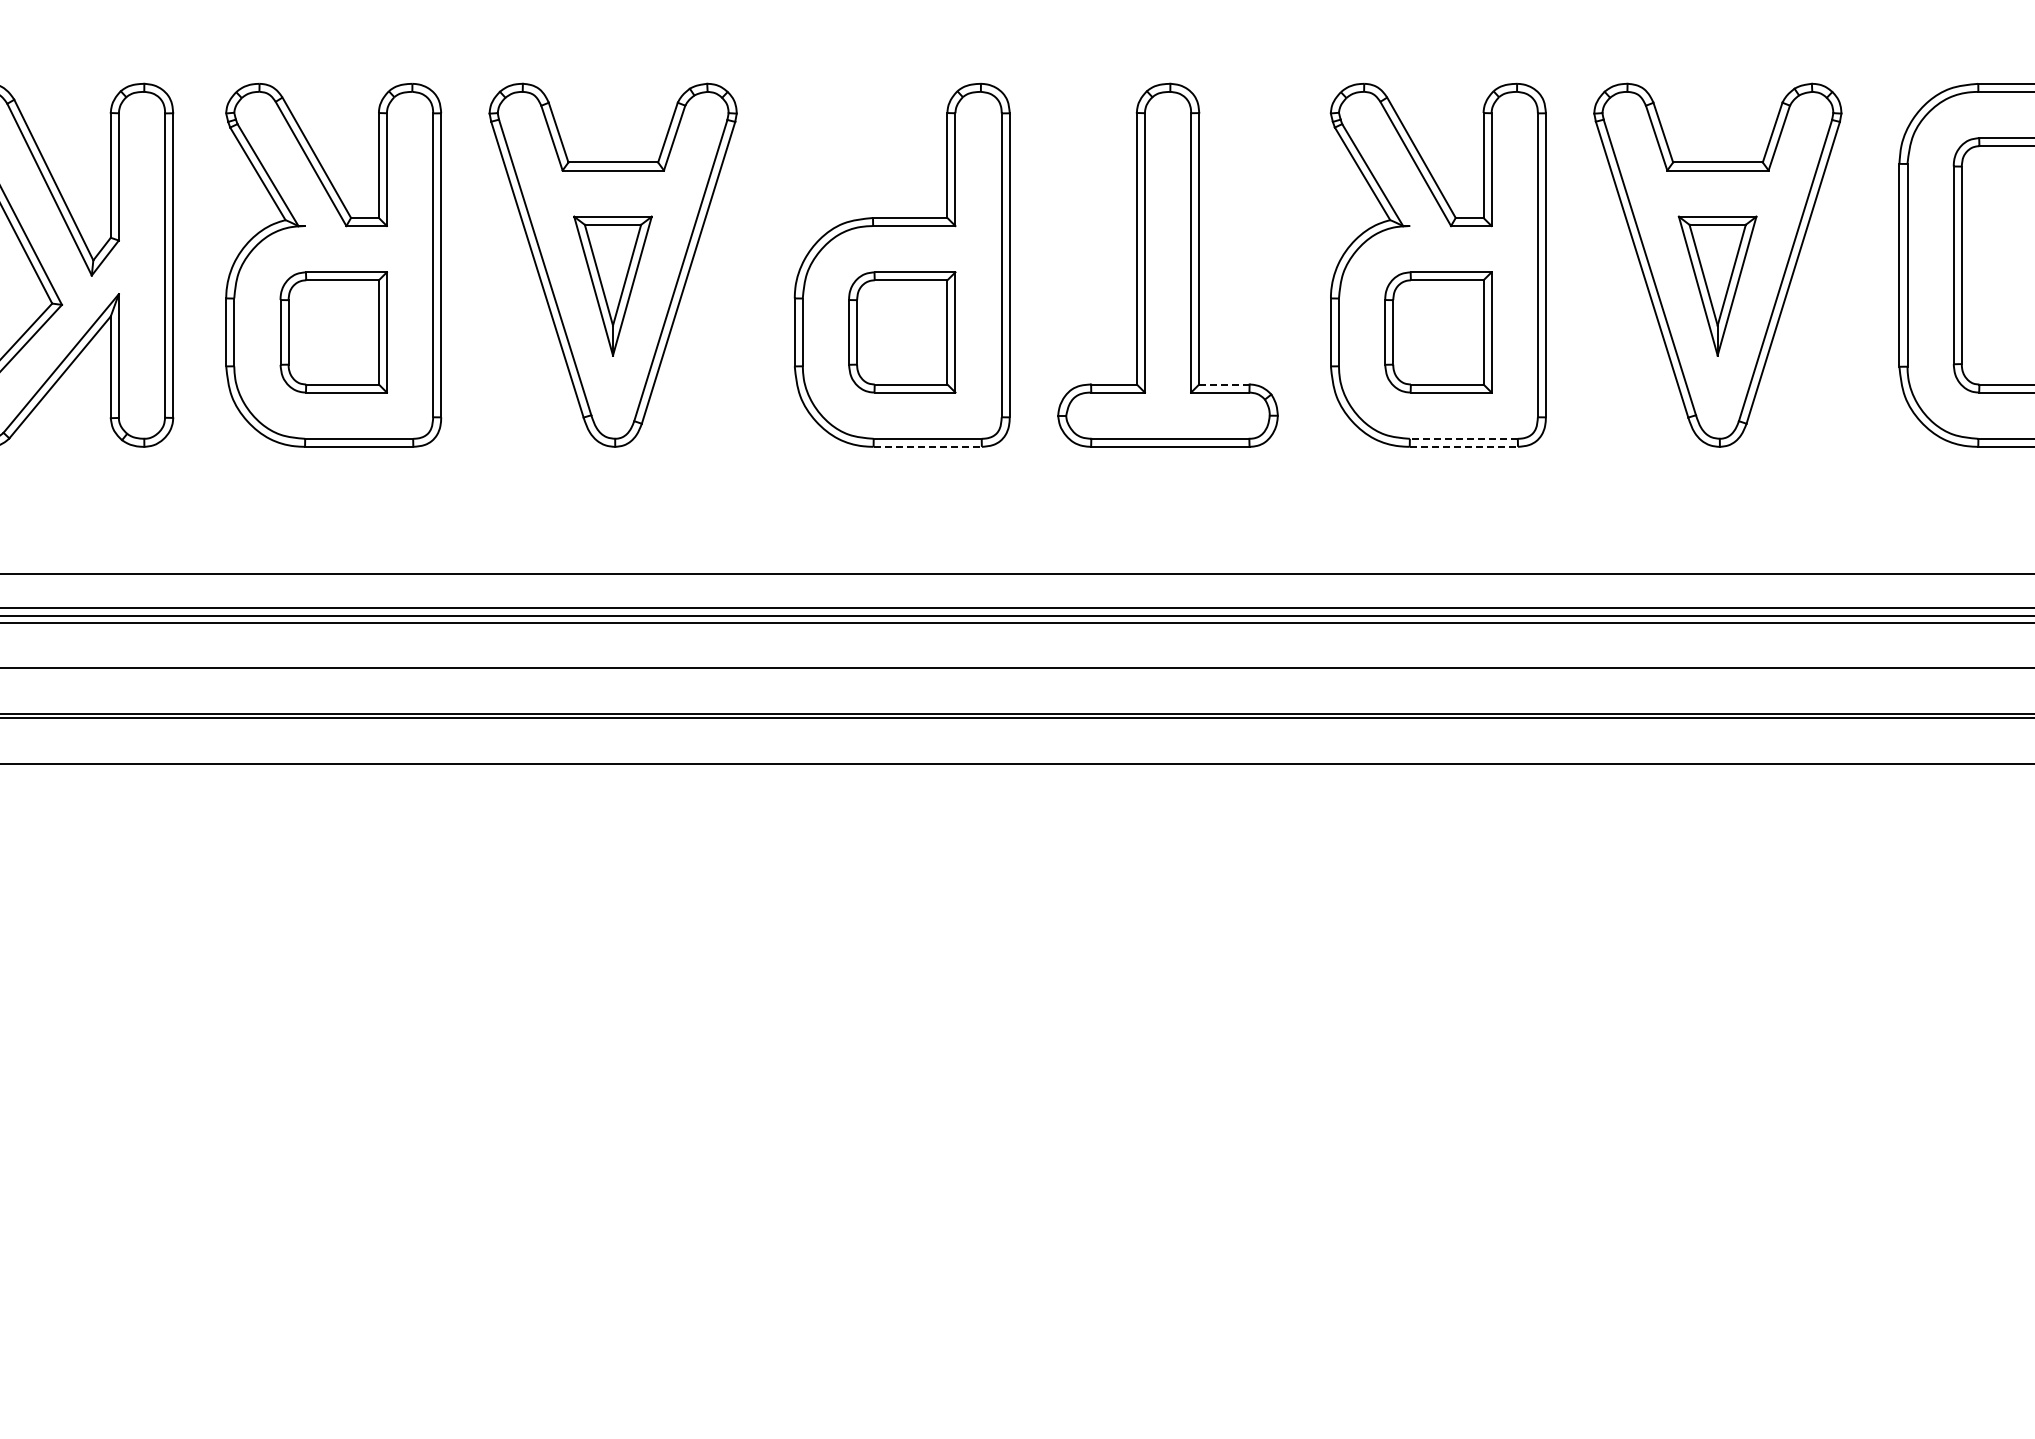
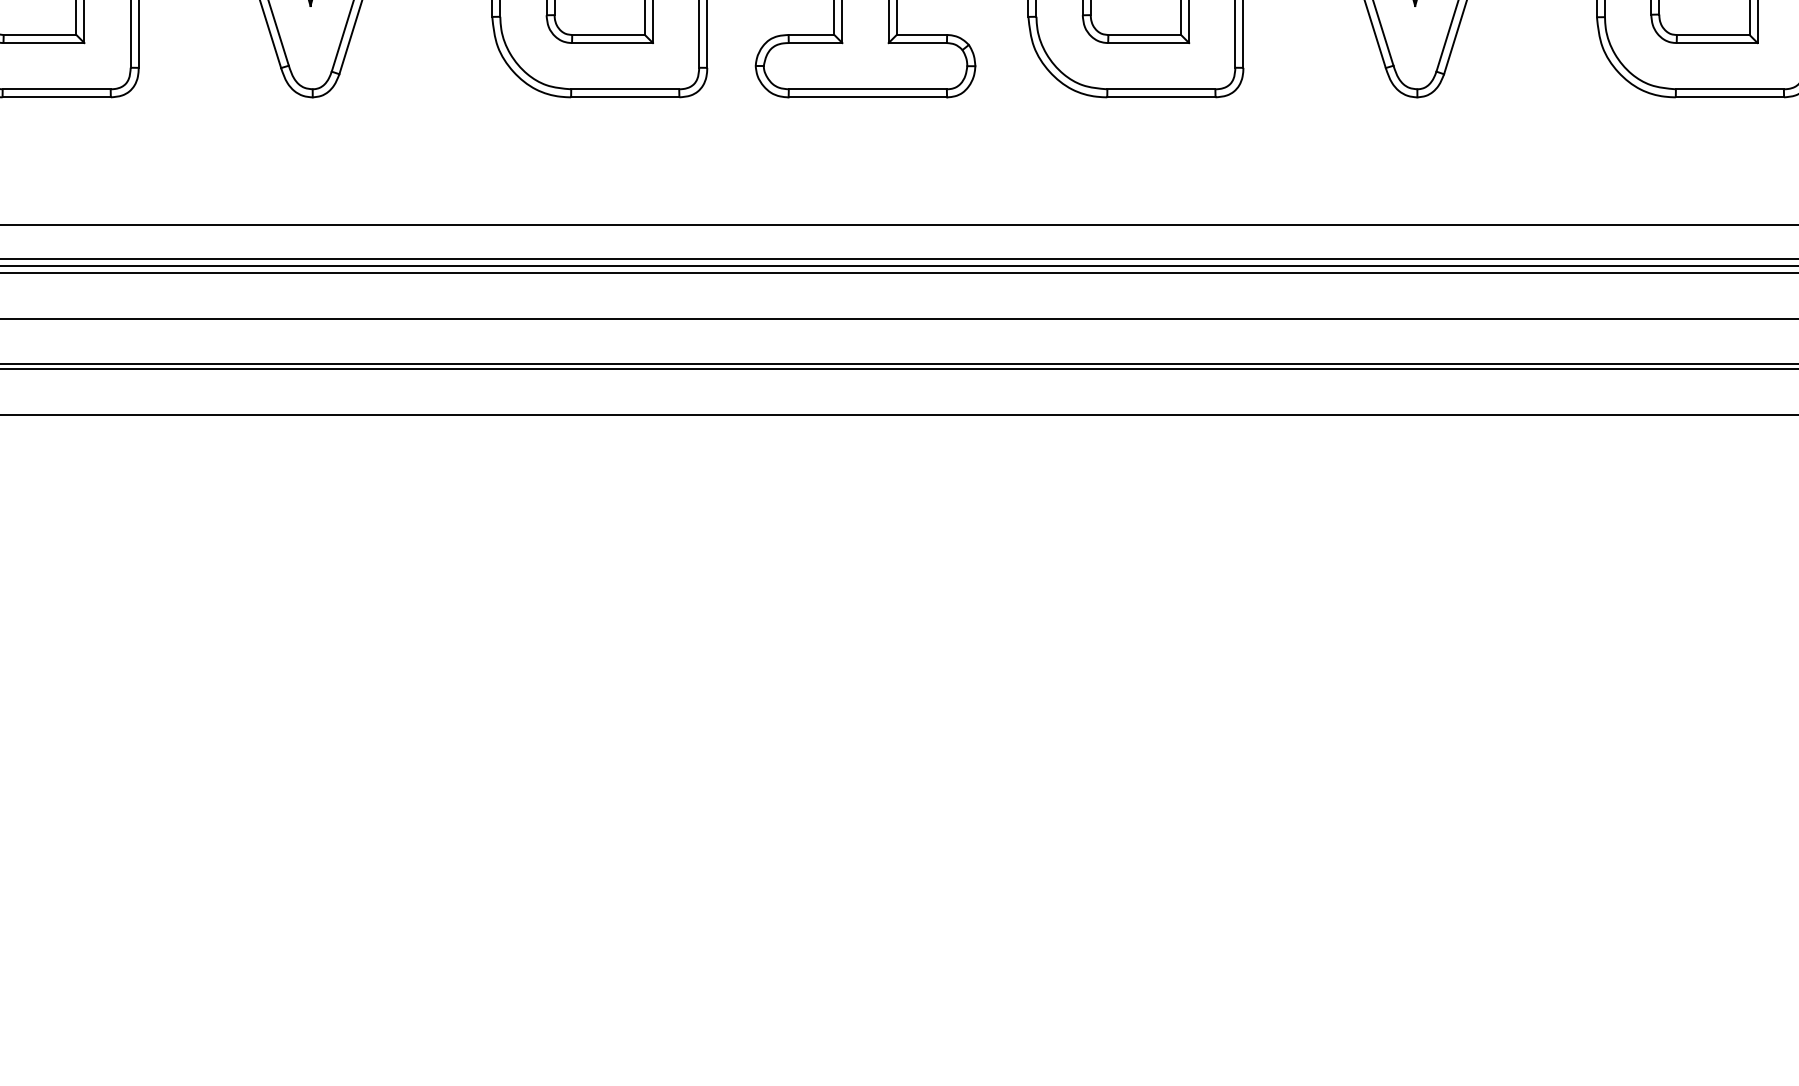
line: (1223, 384) -> (921, 34), dashed -> solid
line: (1463, 438) -> (1161, 88), dashed -> solid
line: (928, 446) -> (626, 96), dashed -> solid
line: (1464, 446) -> (1162, 96), dashed -> solid

